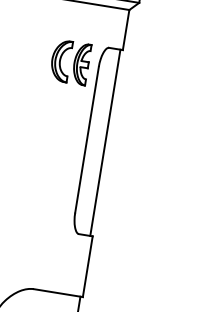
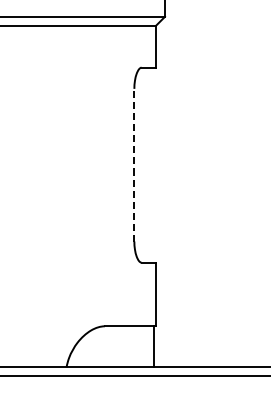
part: (69, 61) -> (103, 88), removed
line: (87, 139) -> (134, 164), solid -> dashed
line: (105, 142) -> (153, 164), removed

